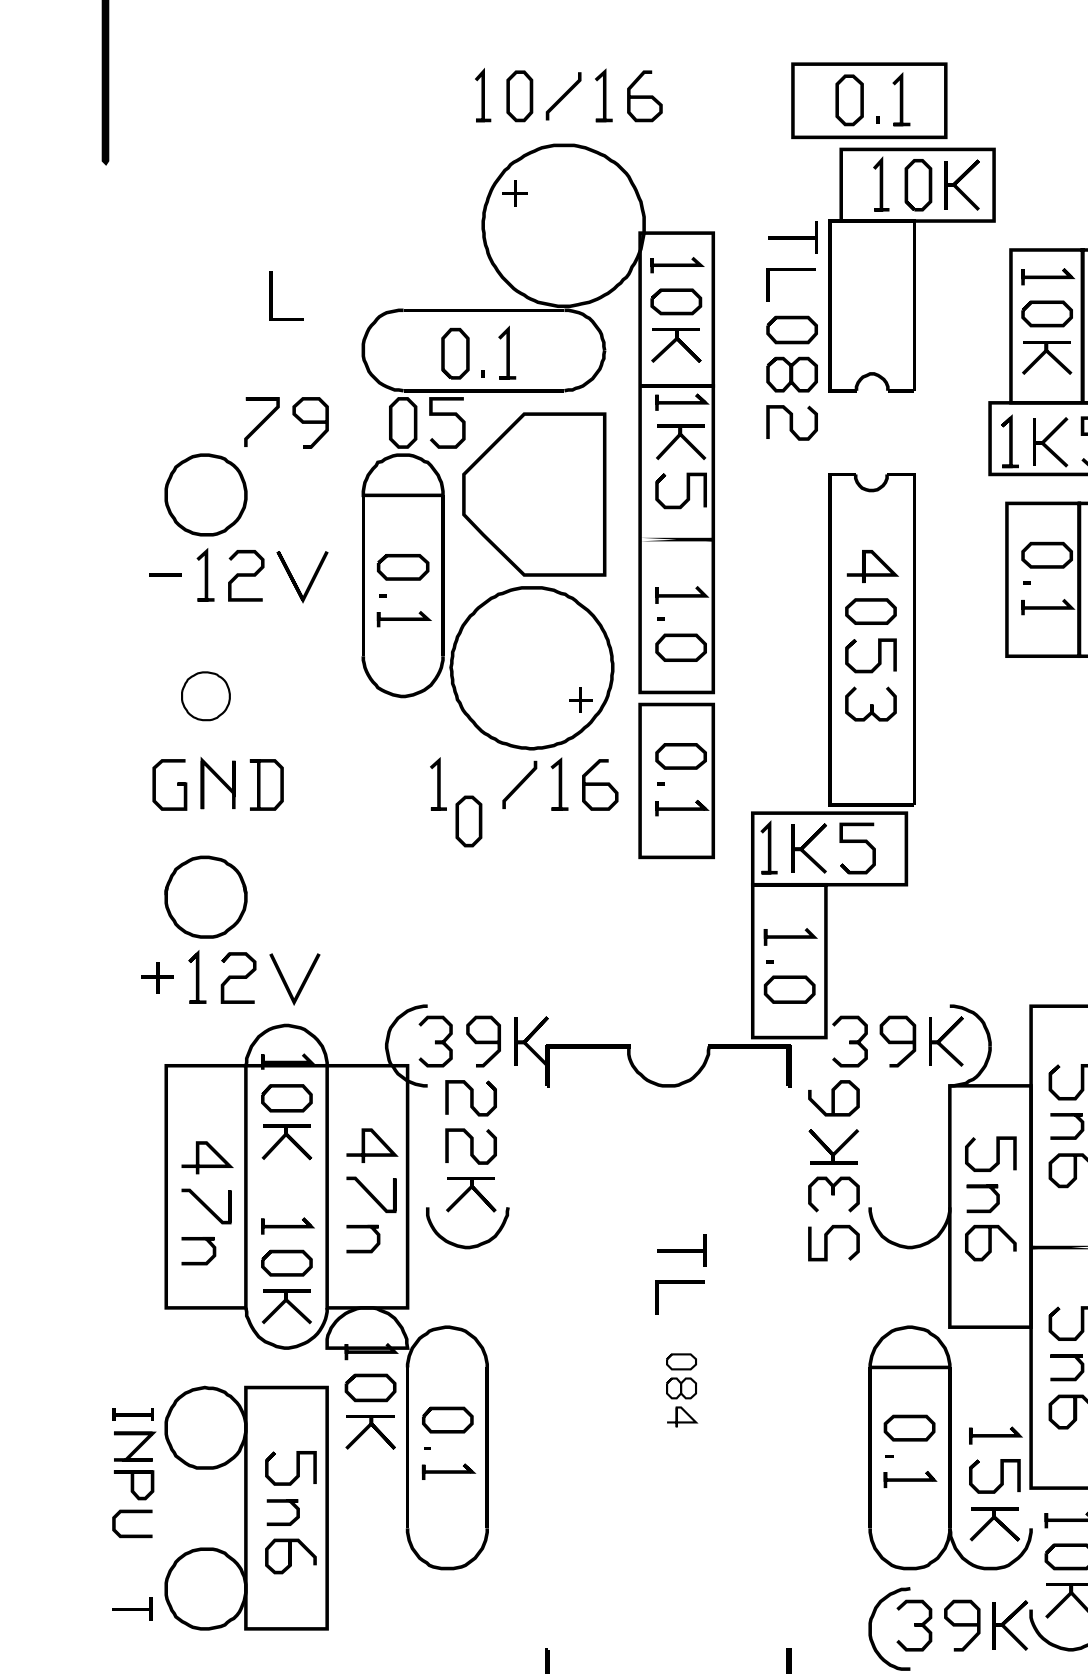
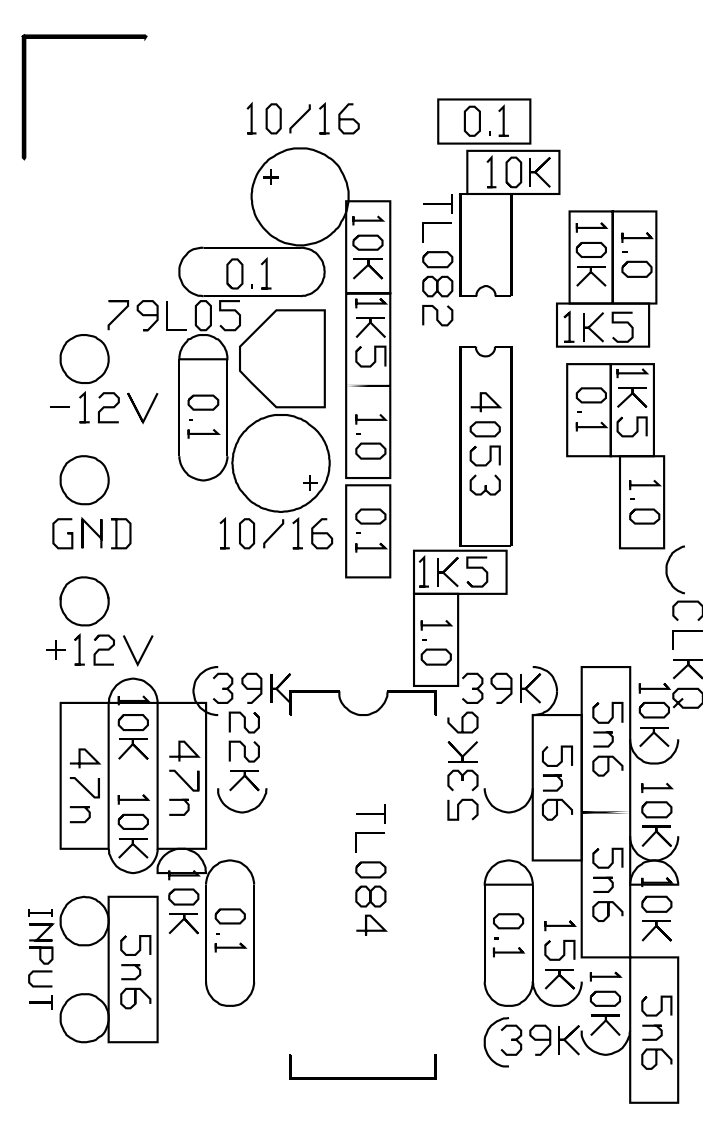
line: (272, 294) -> (167, 315), moved
part: (205, 696) -> (84, 480), size x1.67
part: (469, 821) -> (247, 533), moved
part: (682, 1390) -> (371, 898), size x1.67
line: (131, 1609) -> (40, 1002), moved

